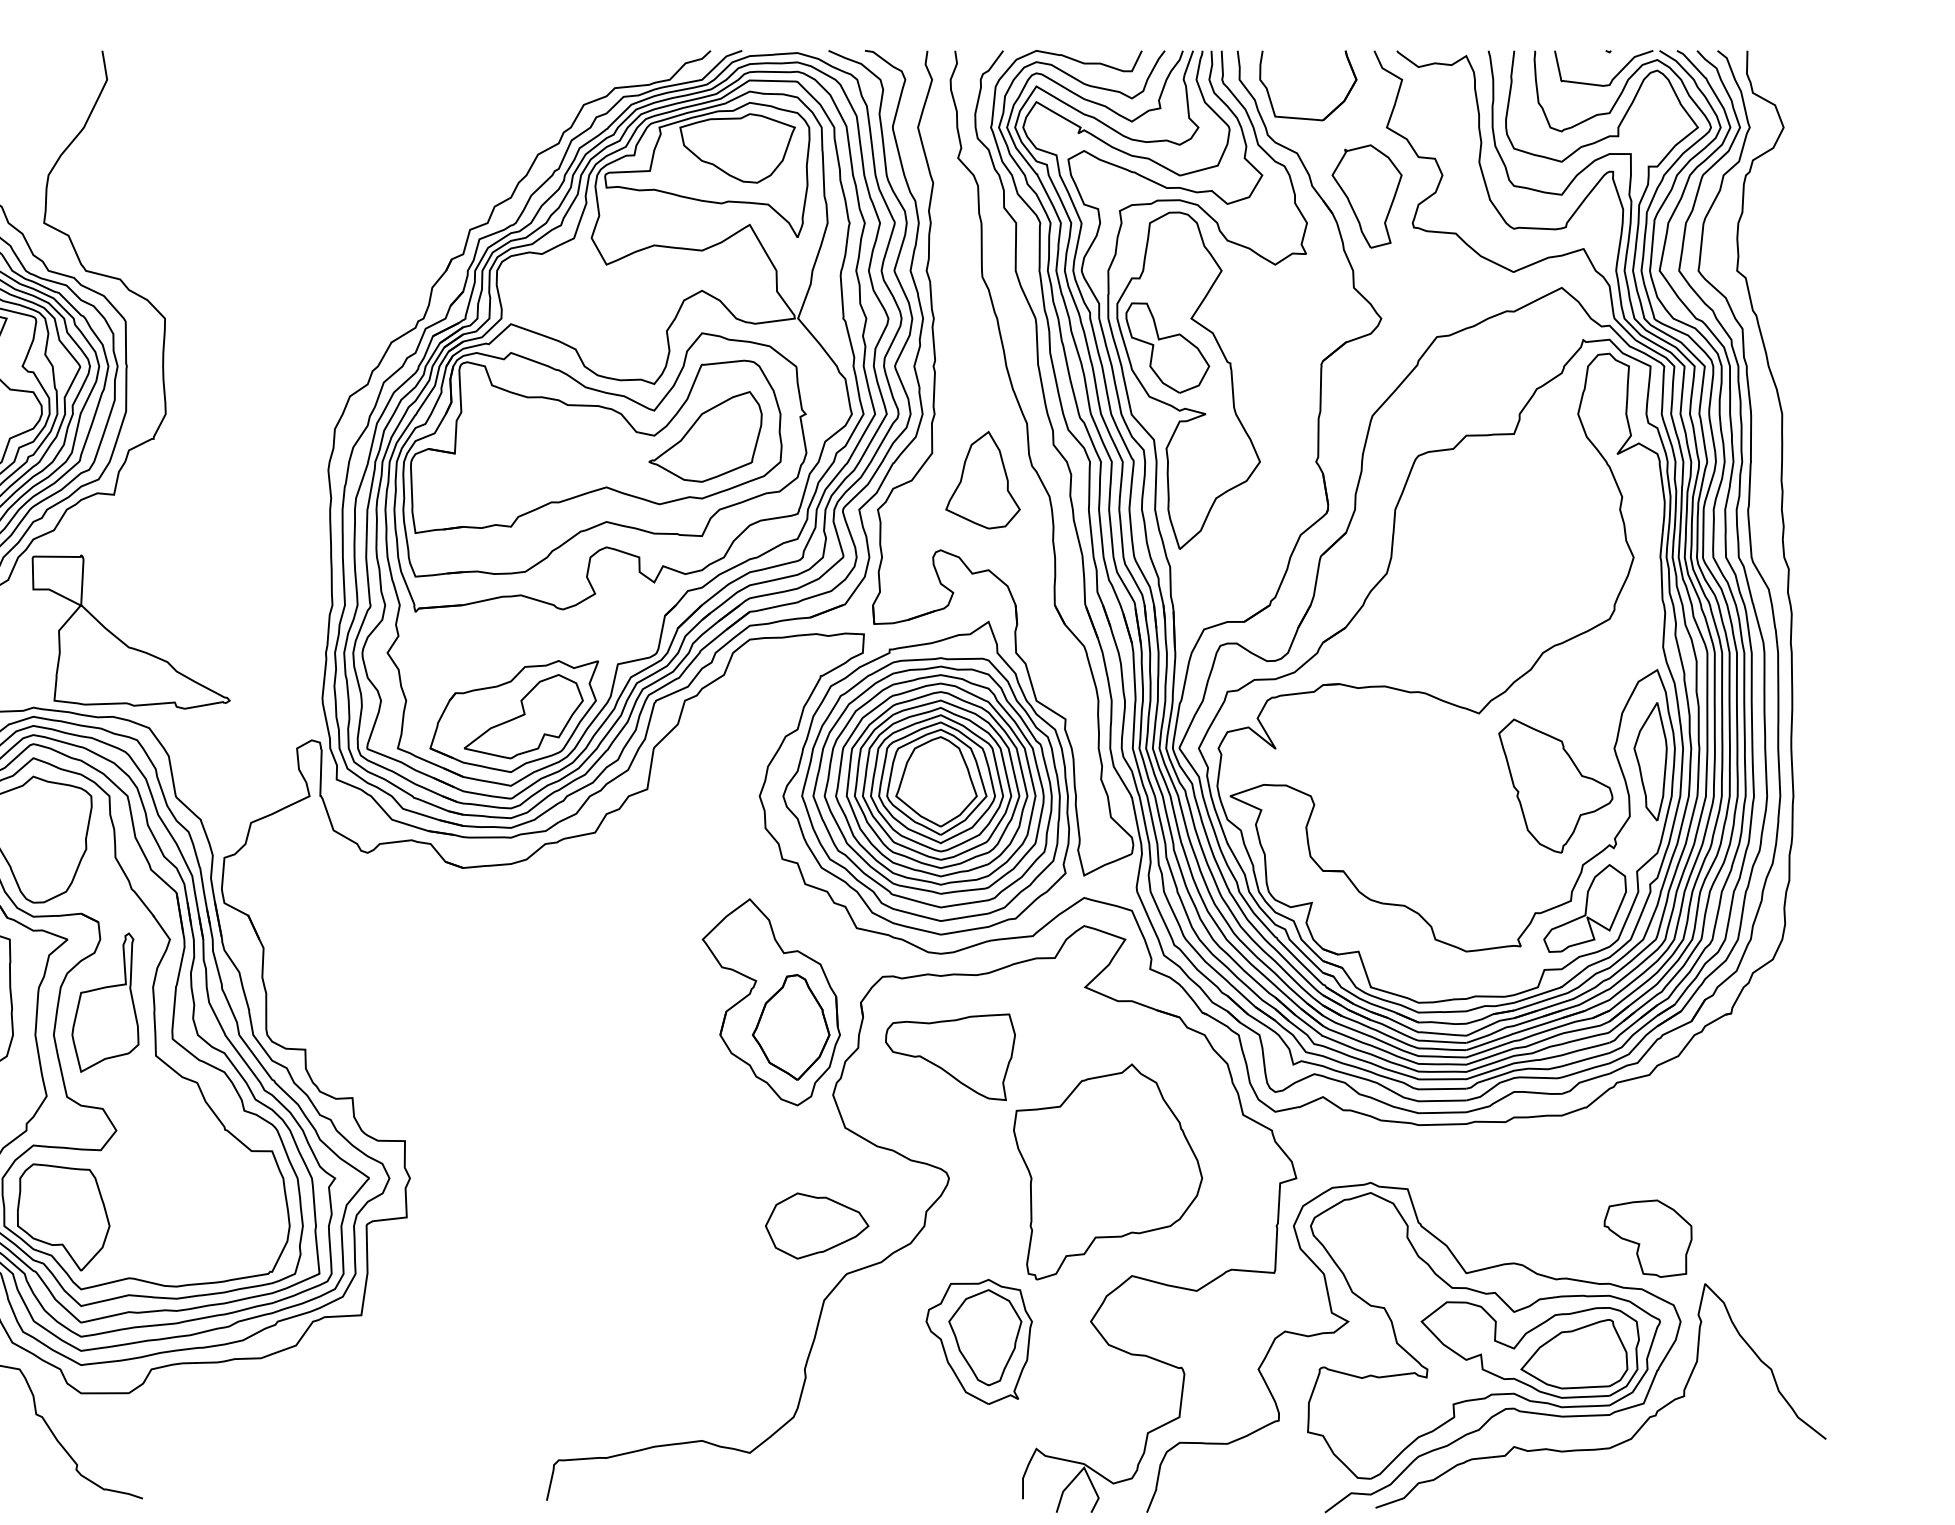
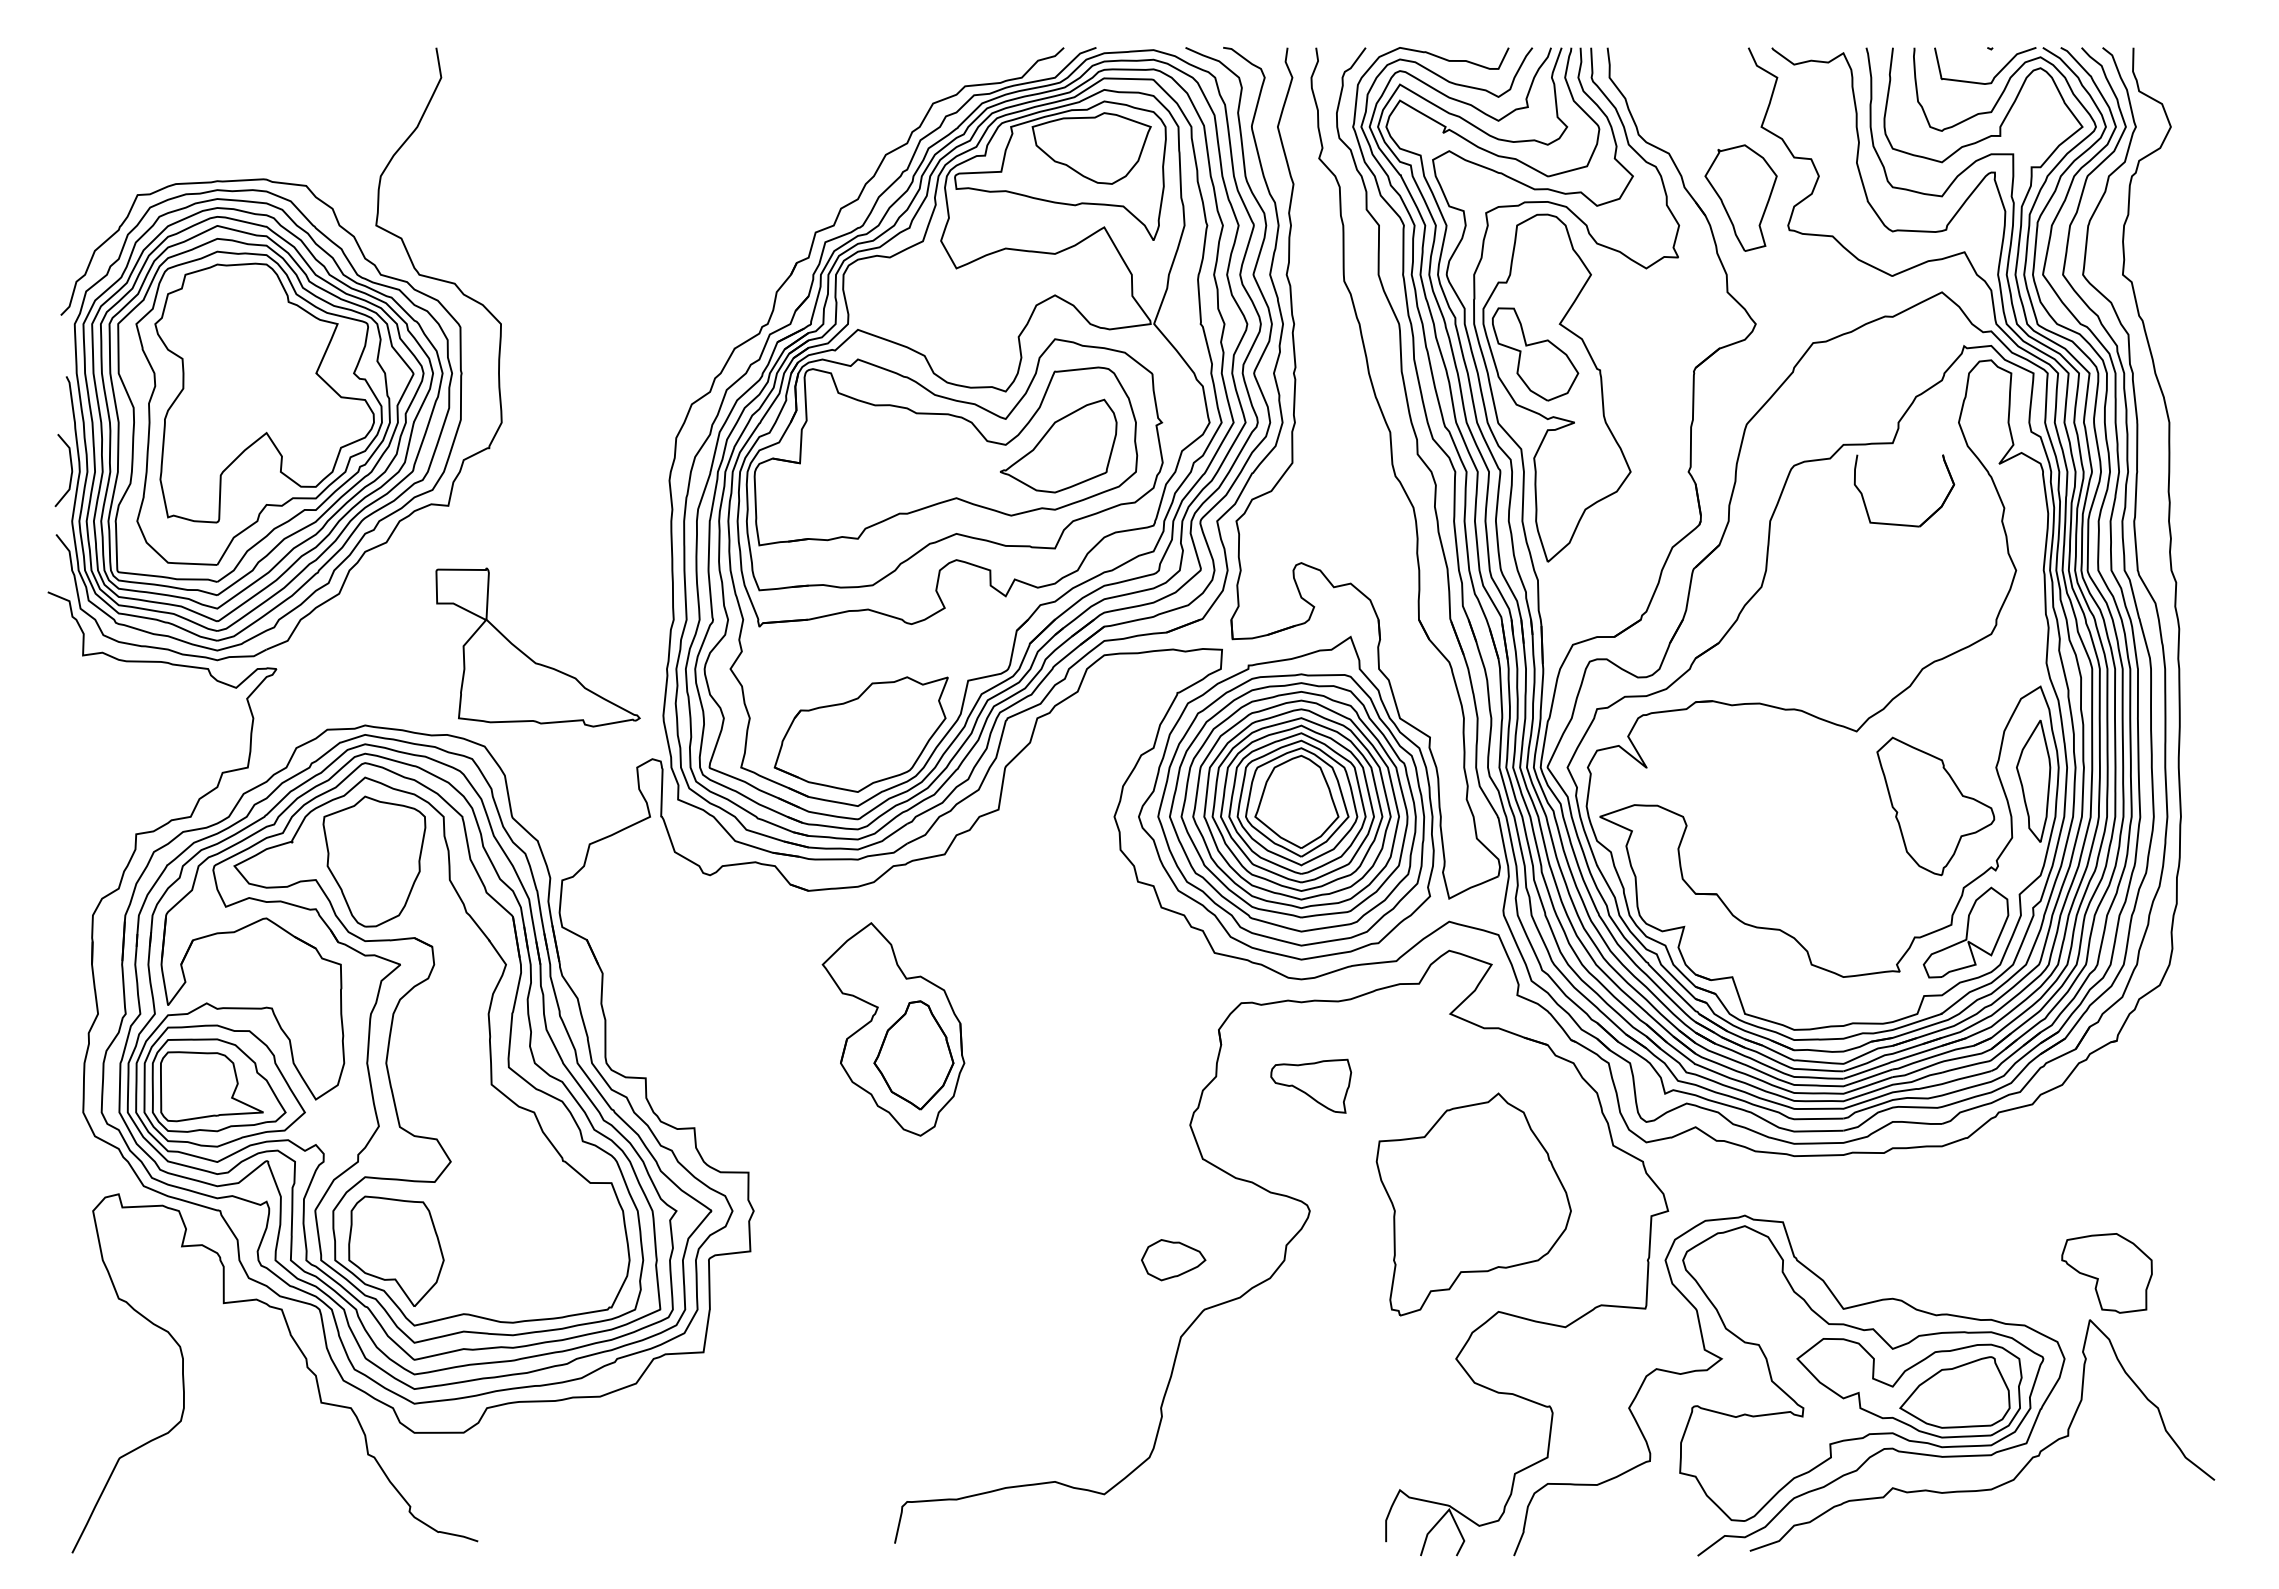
part: (1301, 117) -> (1897, 523), moved
part: (982, 479) -> (1344, 490), removed
part: (123, 641) -> (530, 657), moved
part: (523, 716) -> (870, 734), removed
part: (105, 1002) -> (439, 1029), removed
part: (771, 1002) -> (893, 1029), moved
part: (949, 1057) -> (1310, 1086), size x0.6
part: (816, 1225) -> (1173, 1259), size x0.6
part: (1647, 1238) -> (2106, 1273), moved
part: (978, 1341) -> (1340, 1379), removed

